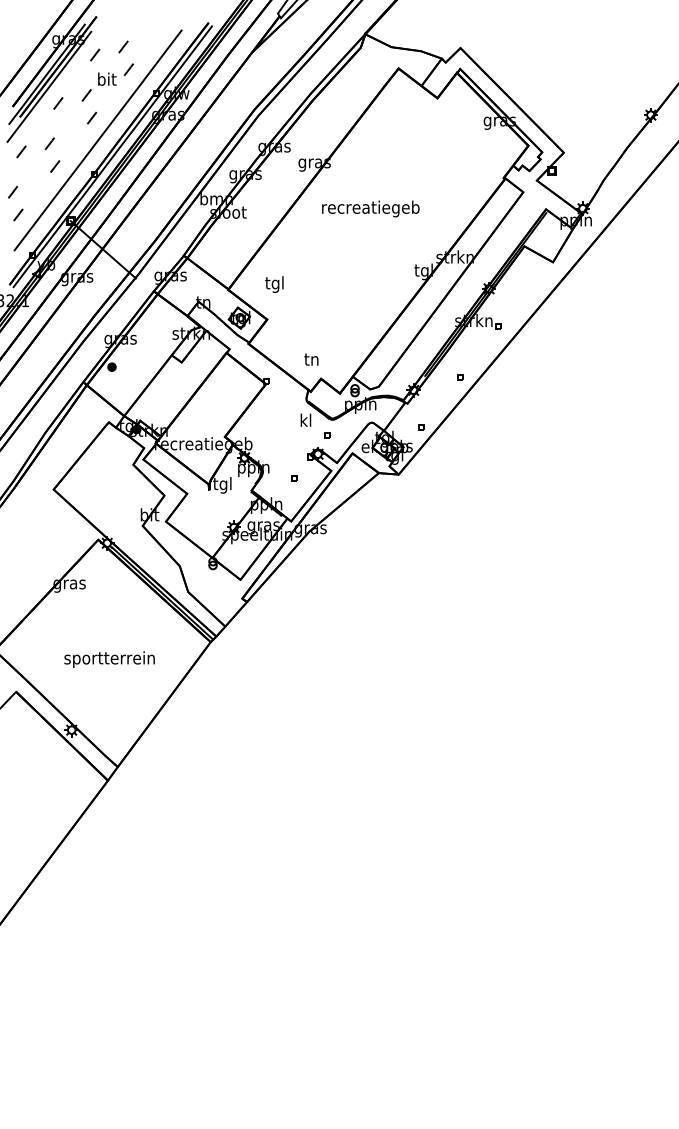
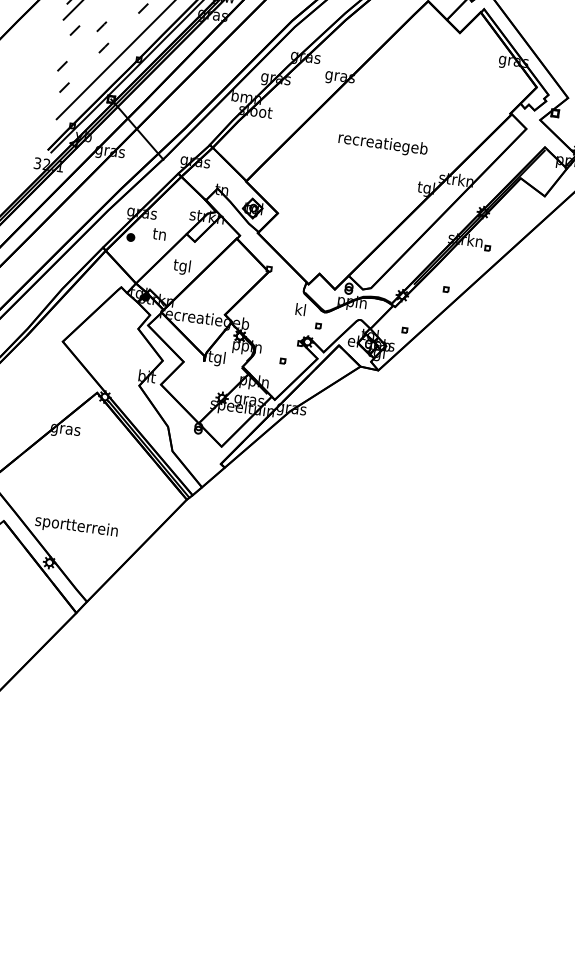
text: (370, 208) -> (382, 144), moved
text: (274, 284) -> (181, 266), moved
text: (311, 359) -> (159, 234), moved
text: (109, 659) -> (76, 526), moved

